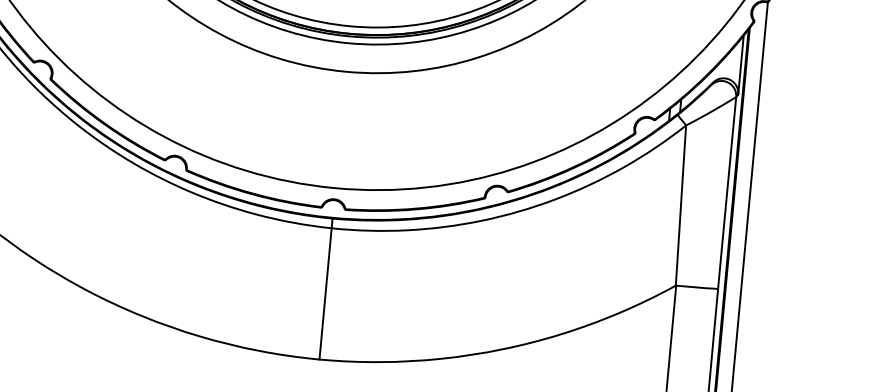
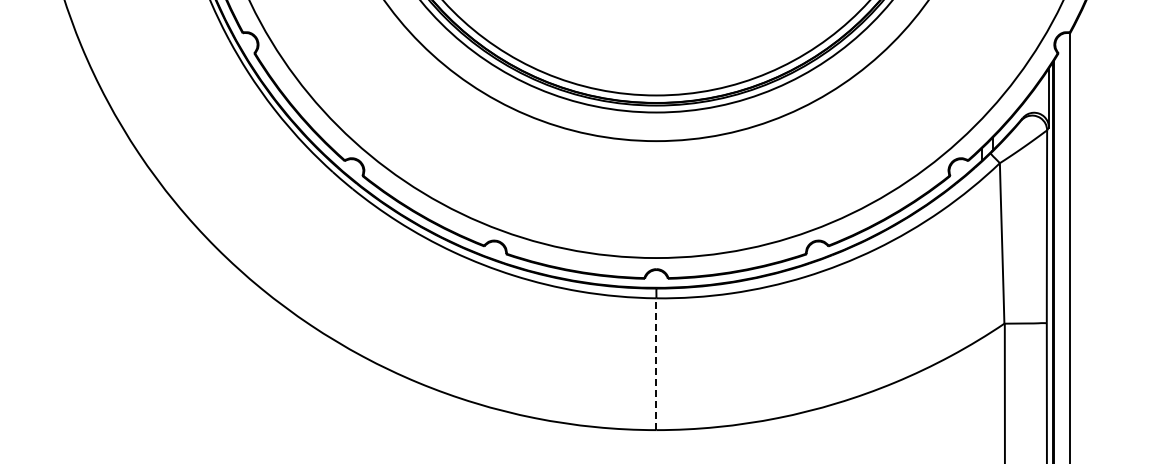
line: (325, 294) -> (656, 364), solid -> dashed

